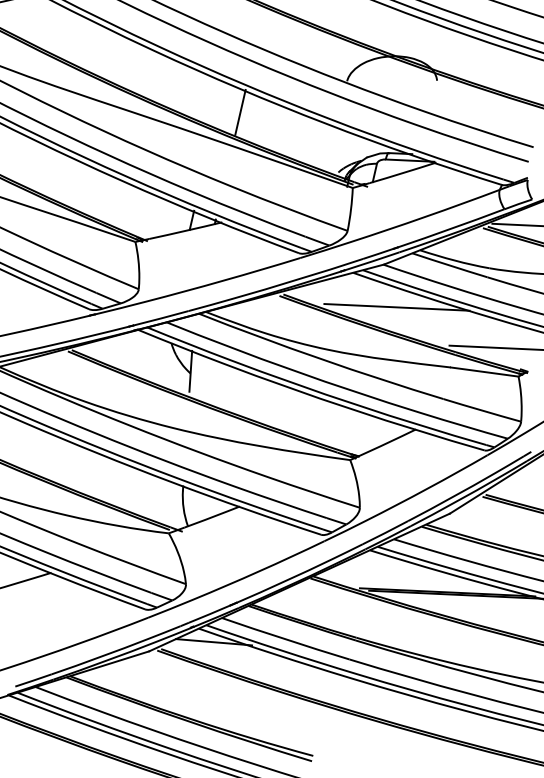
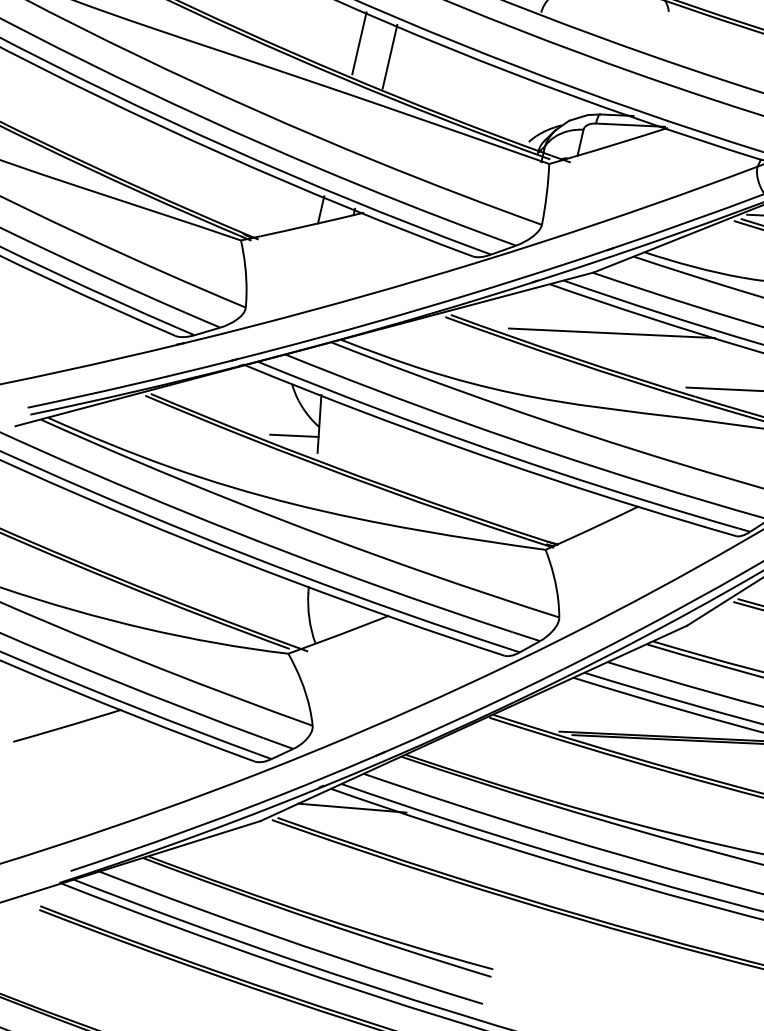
line: (218, 102) -> (358, 42), added
line: (173, 379) -> (294, 435), added

